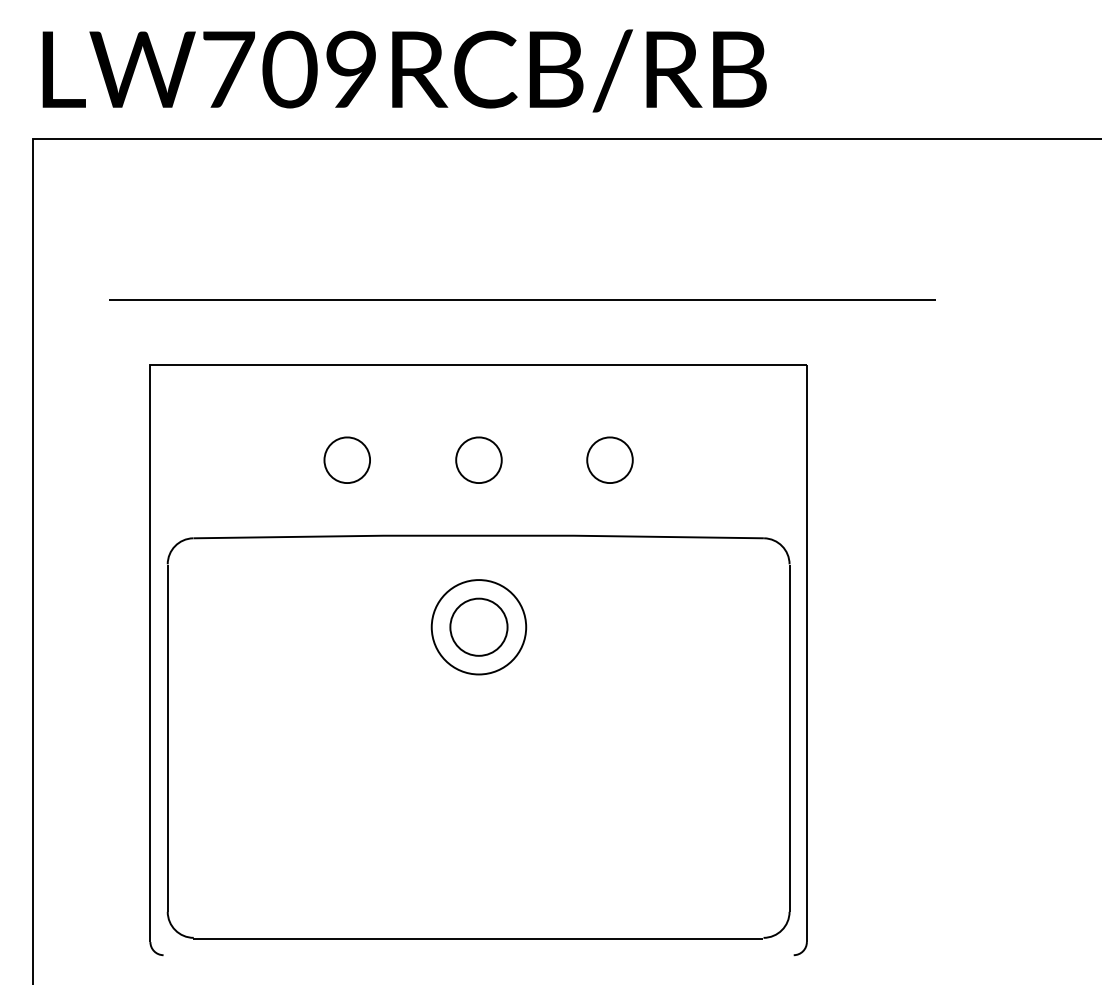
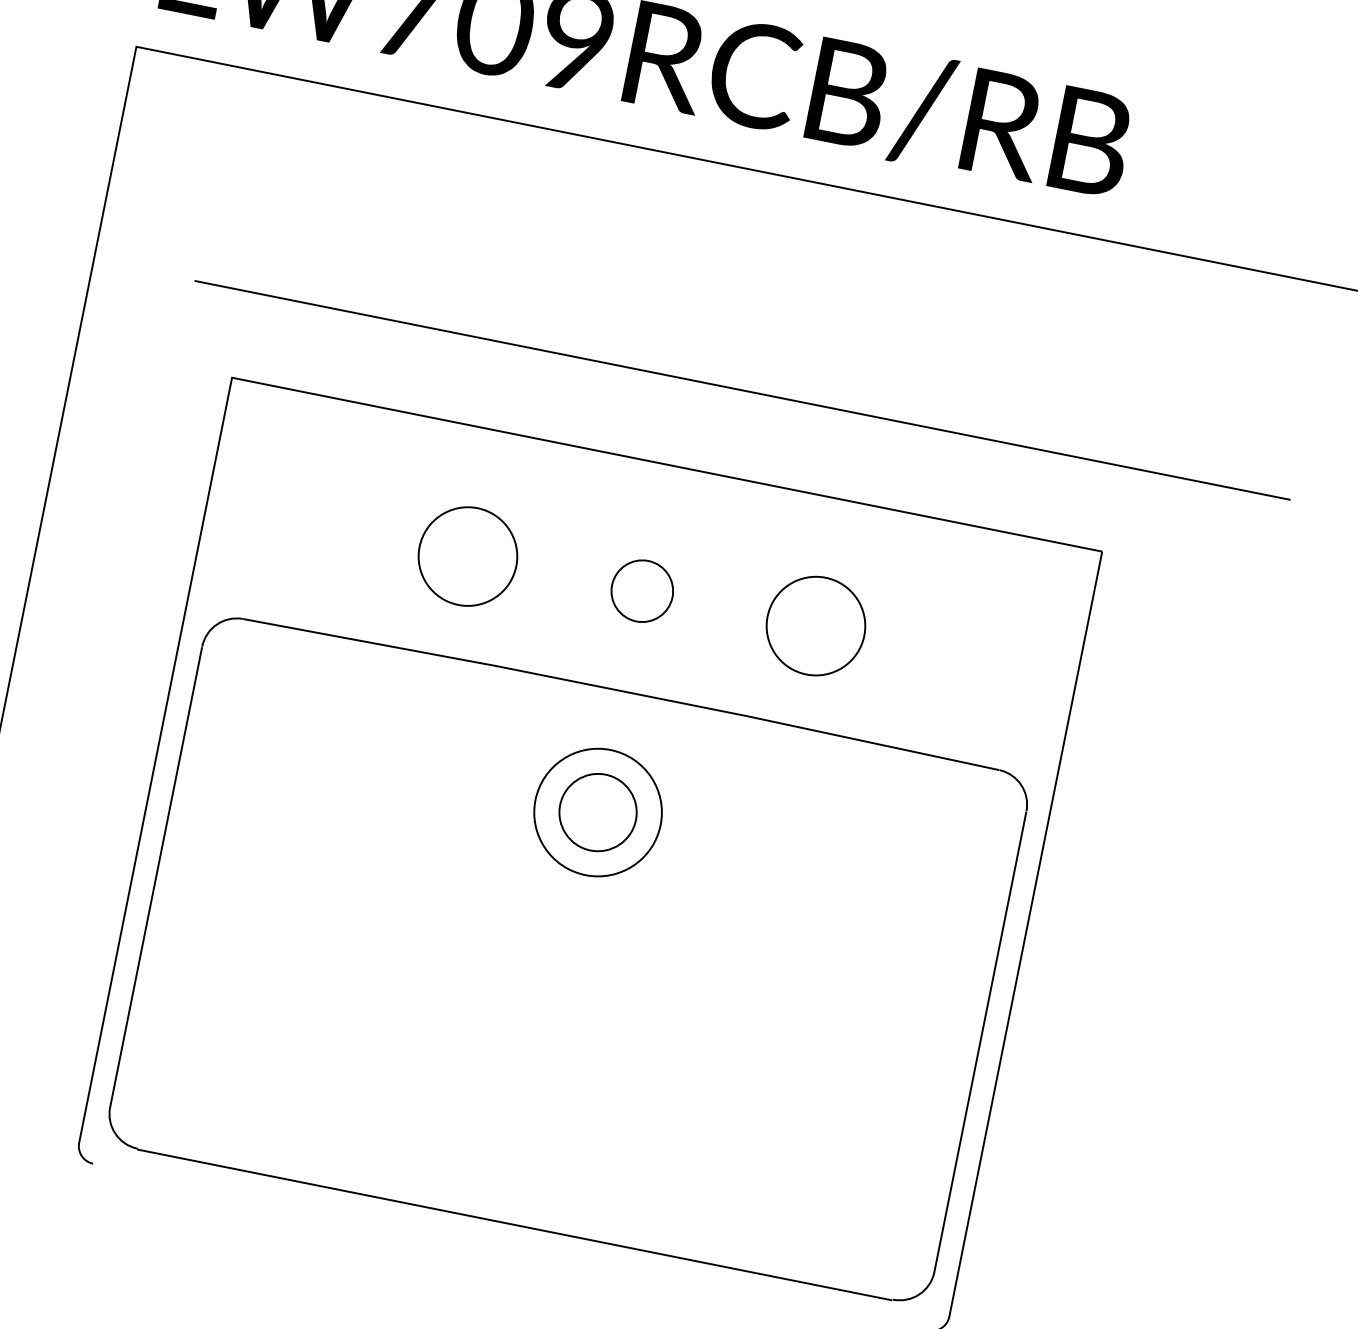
part: (346, 459) -> (466, 555), size x1.6
part: (609, 459) -> (815, 624), size x1.6

